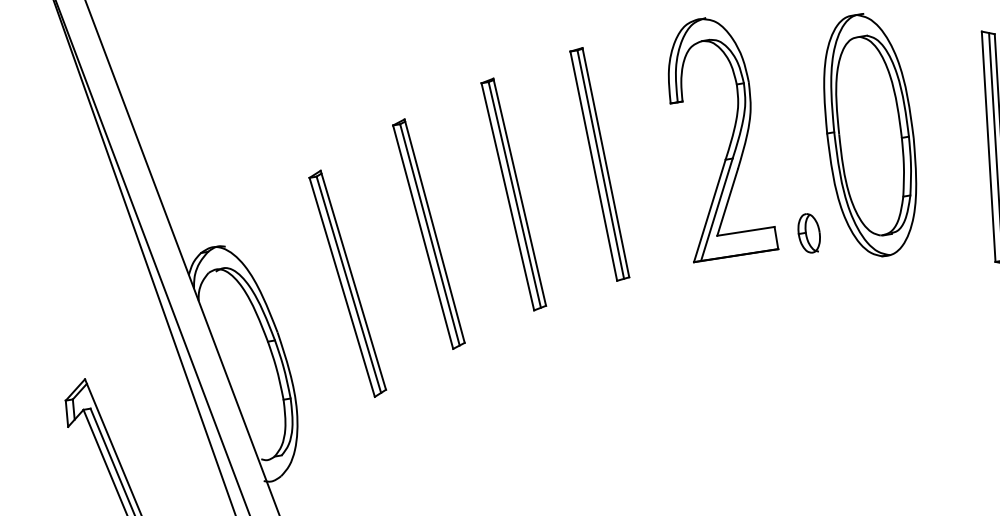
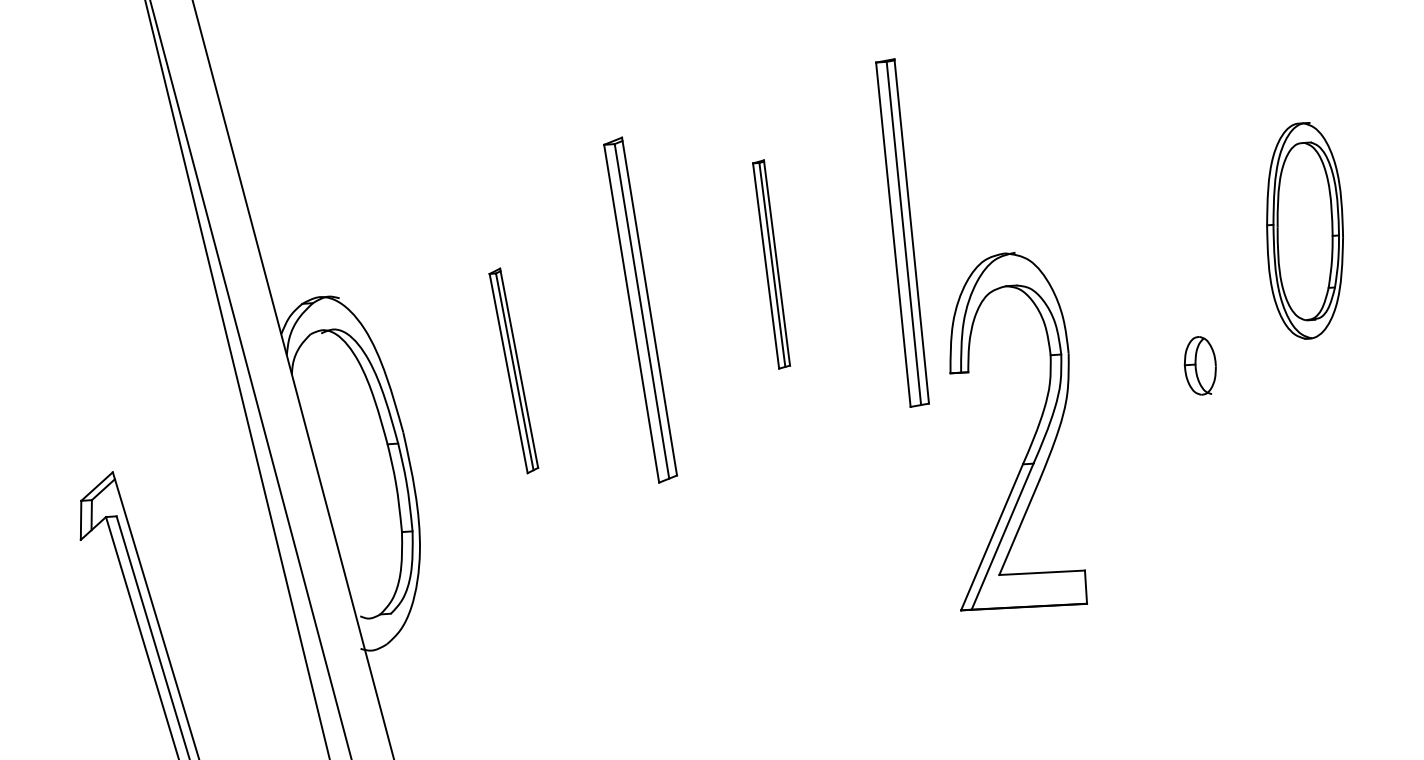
part: (870, 135) -> (1305, 230), size x0.6
part: (729, 142) -> (1031, 439), moved
part: (513, 194) -> (770, 264), size x0.6
part: (347, 283) -> (513, 370), size x0.6

